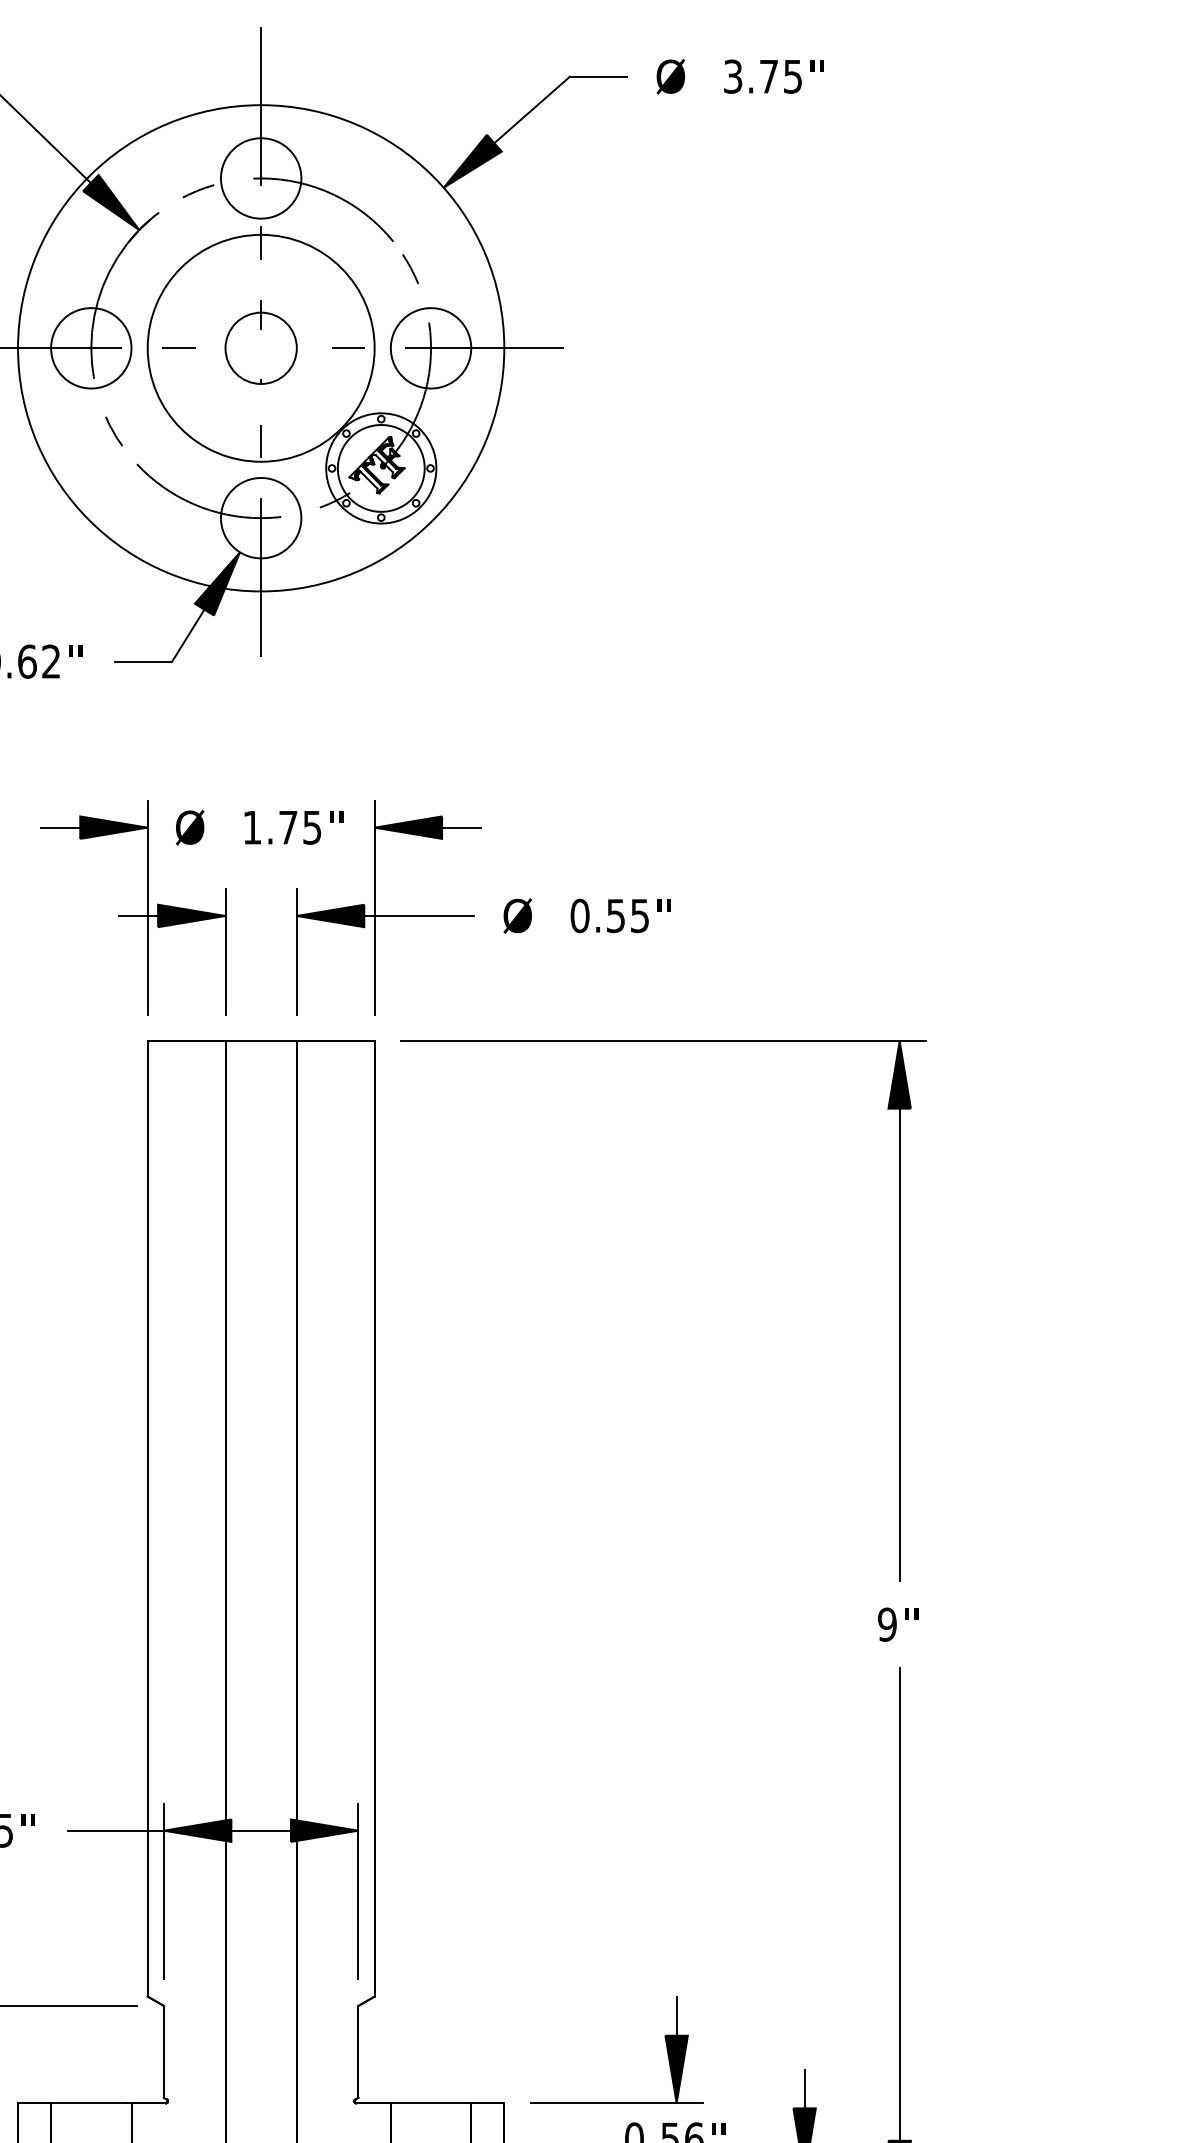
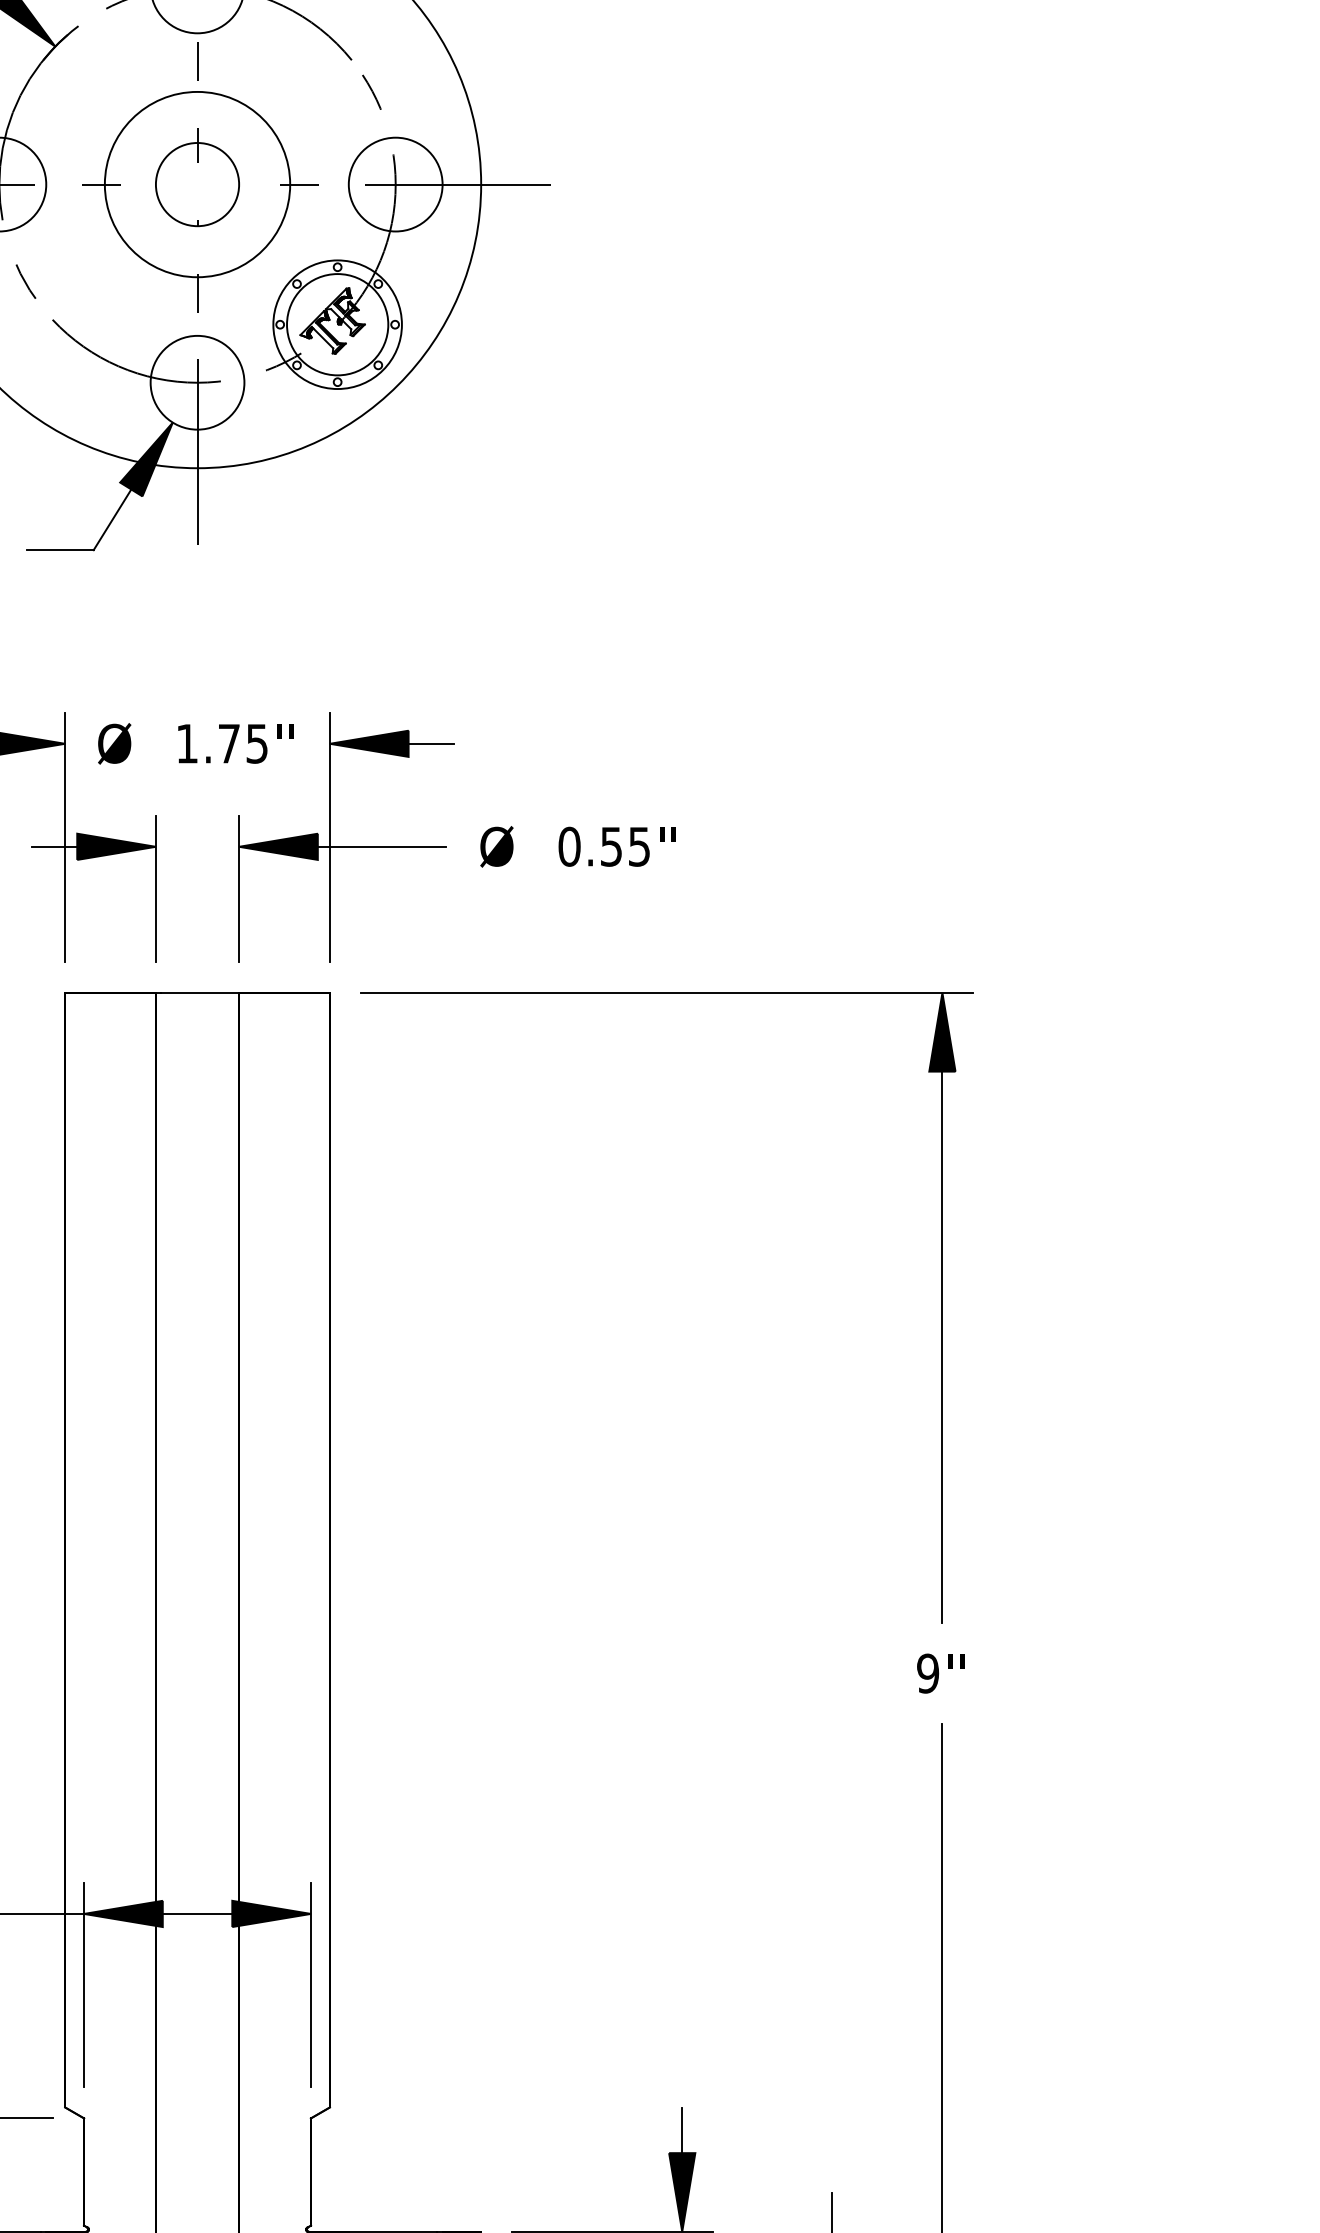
circle: (260, 347) -> (196, 183), size x0.7

